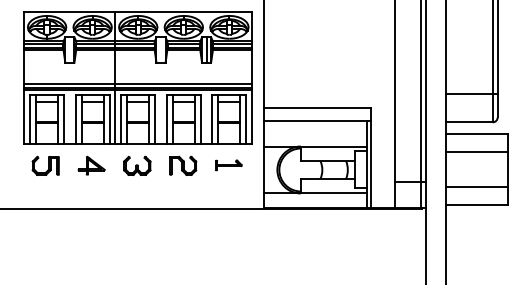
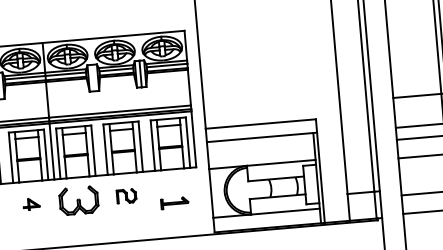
part: (91, 165) -> (31, 204), size x0.6
part: (137, 165) -> (79, 200), size x1.4
part: (183, 165) -> (126, 195), size x0.7
part: (228, 165) -> (174, 203), moved

